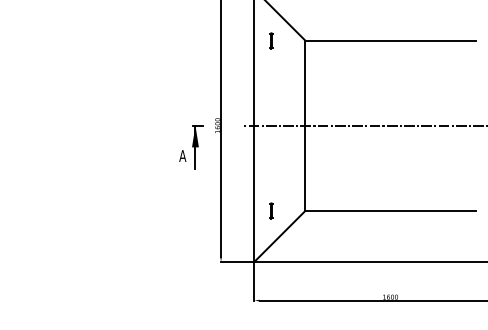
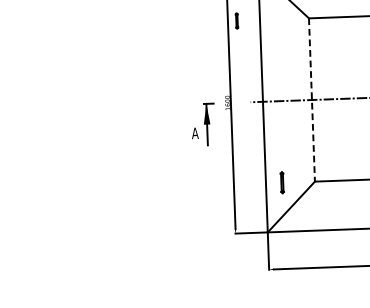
part: (271, 40) -> (236, 20), moved
line: (305, 126) -> (312, 100), solid -> dashed
part: (271, 210) -> (282, 182), size x1.4

